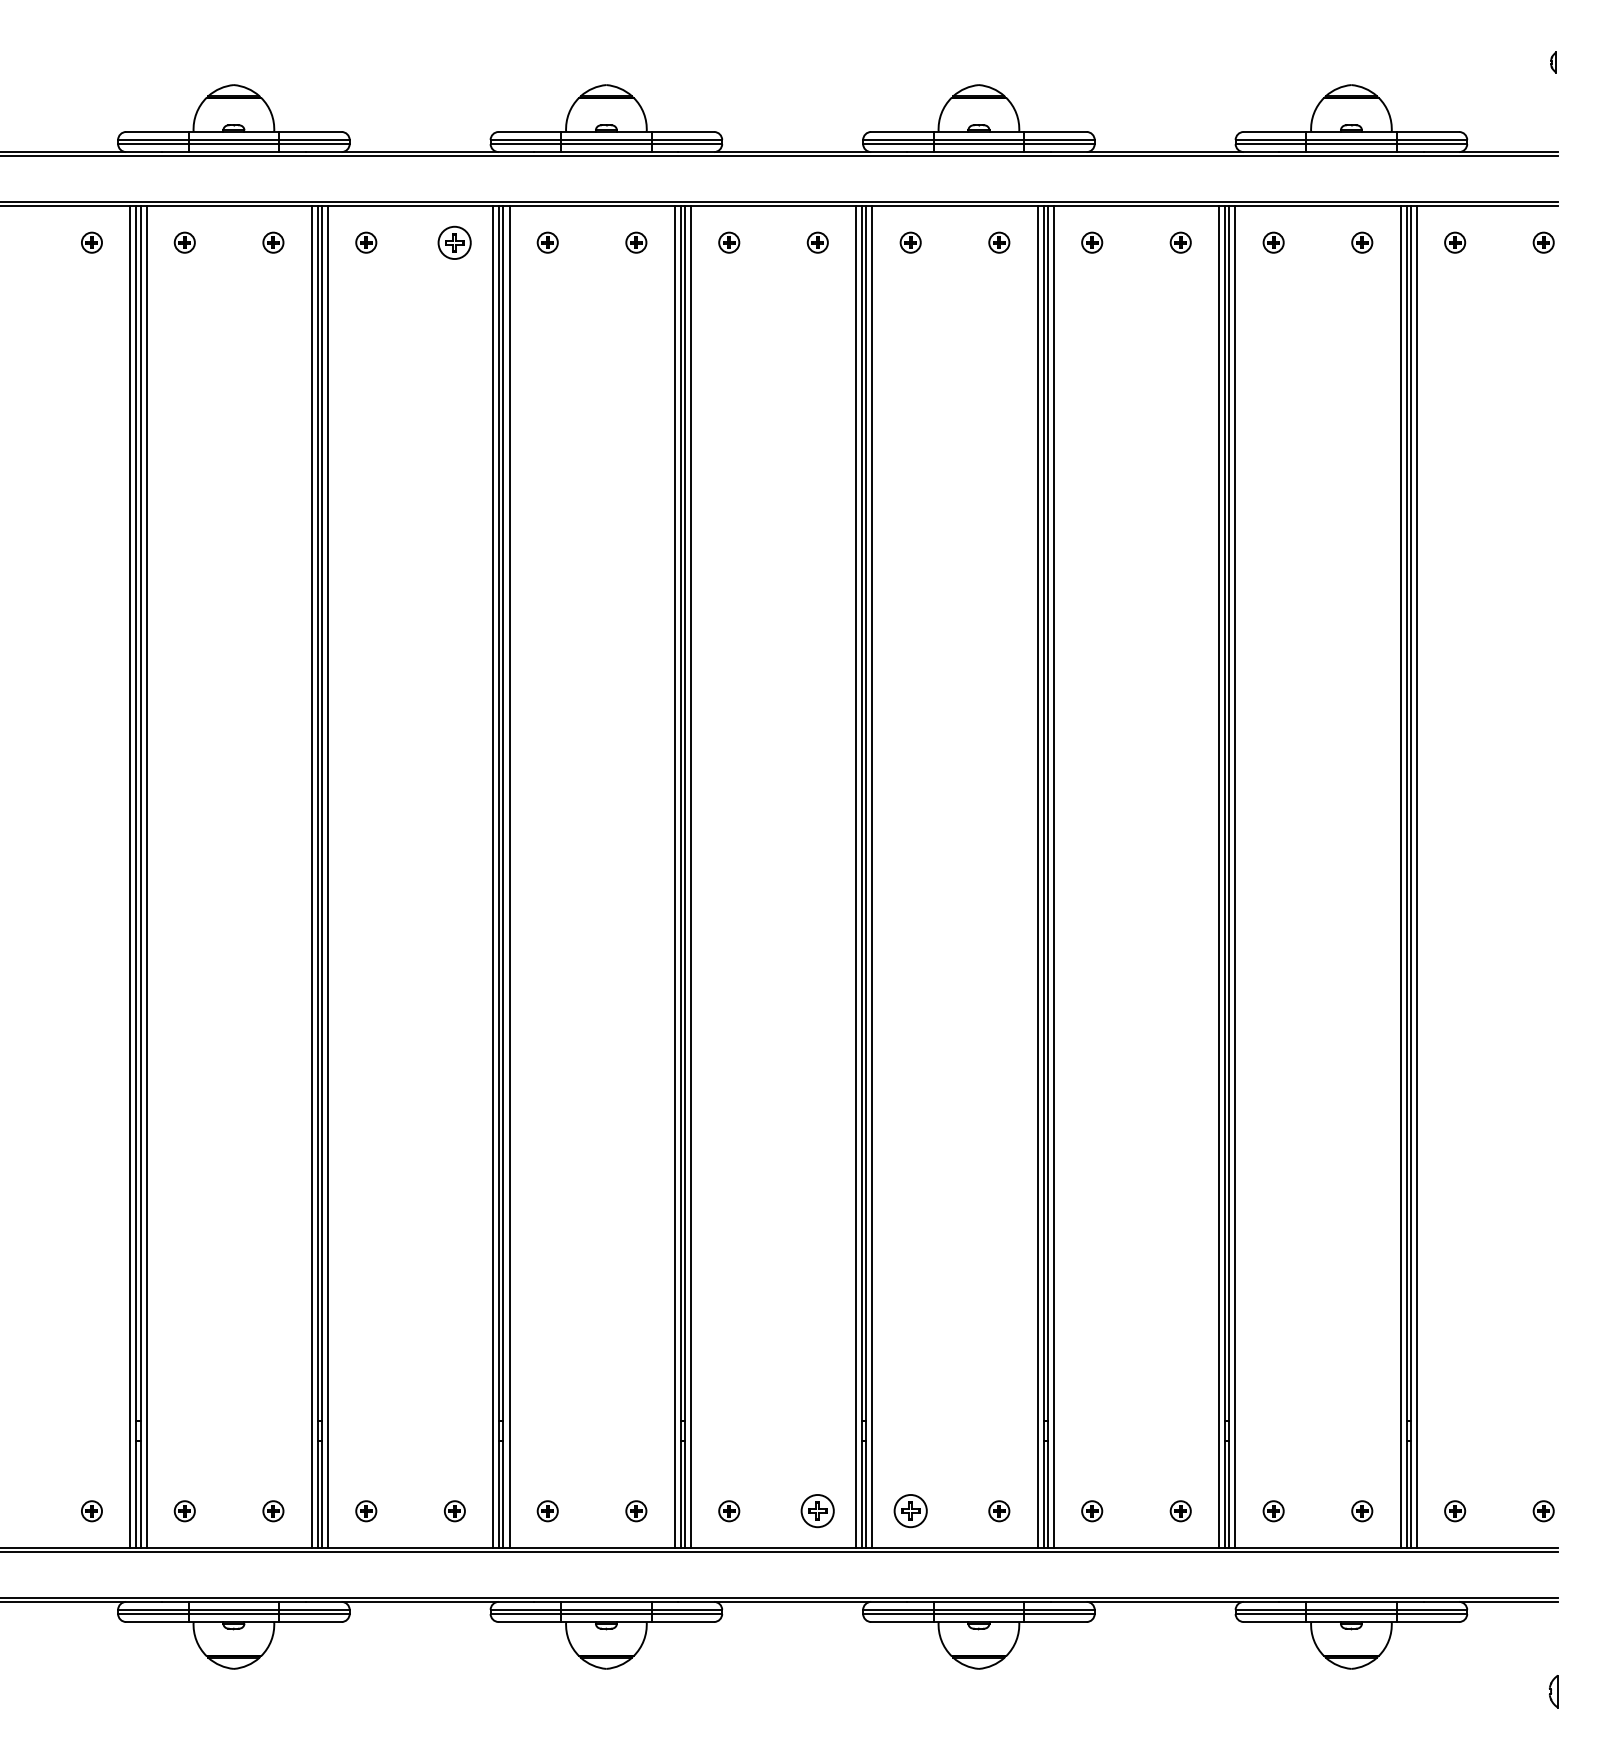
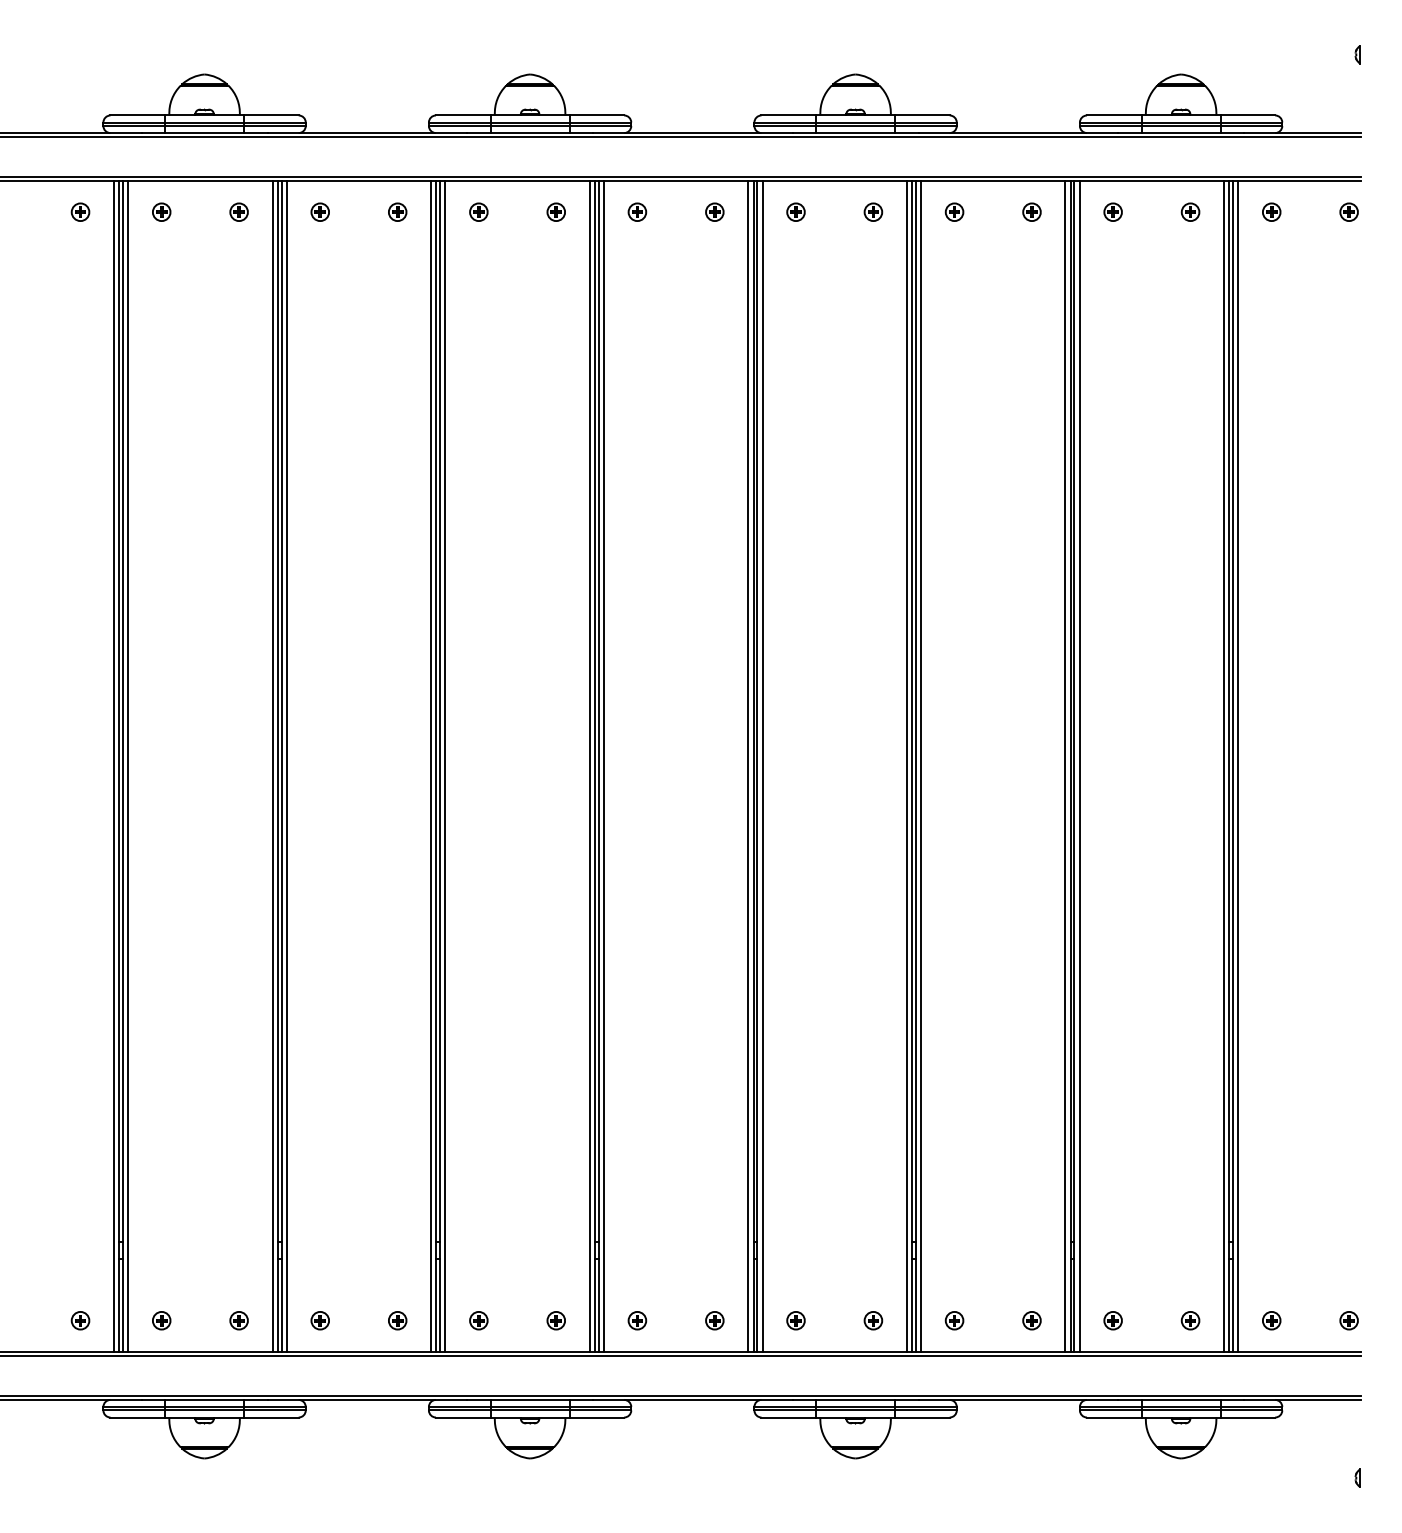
part: (454, 241) -> (397, 211), size x0.62
part: (817, 1510) -> (714, 1320), size x0.62
part: (910, 1510) -> (795, 1320), size x0.62
part: (1553, 1690) -> (1357, 1477), size x0.62

